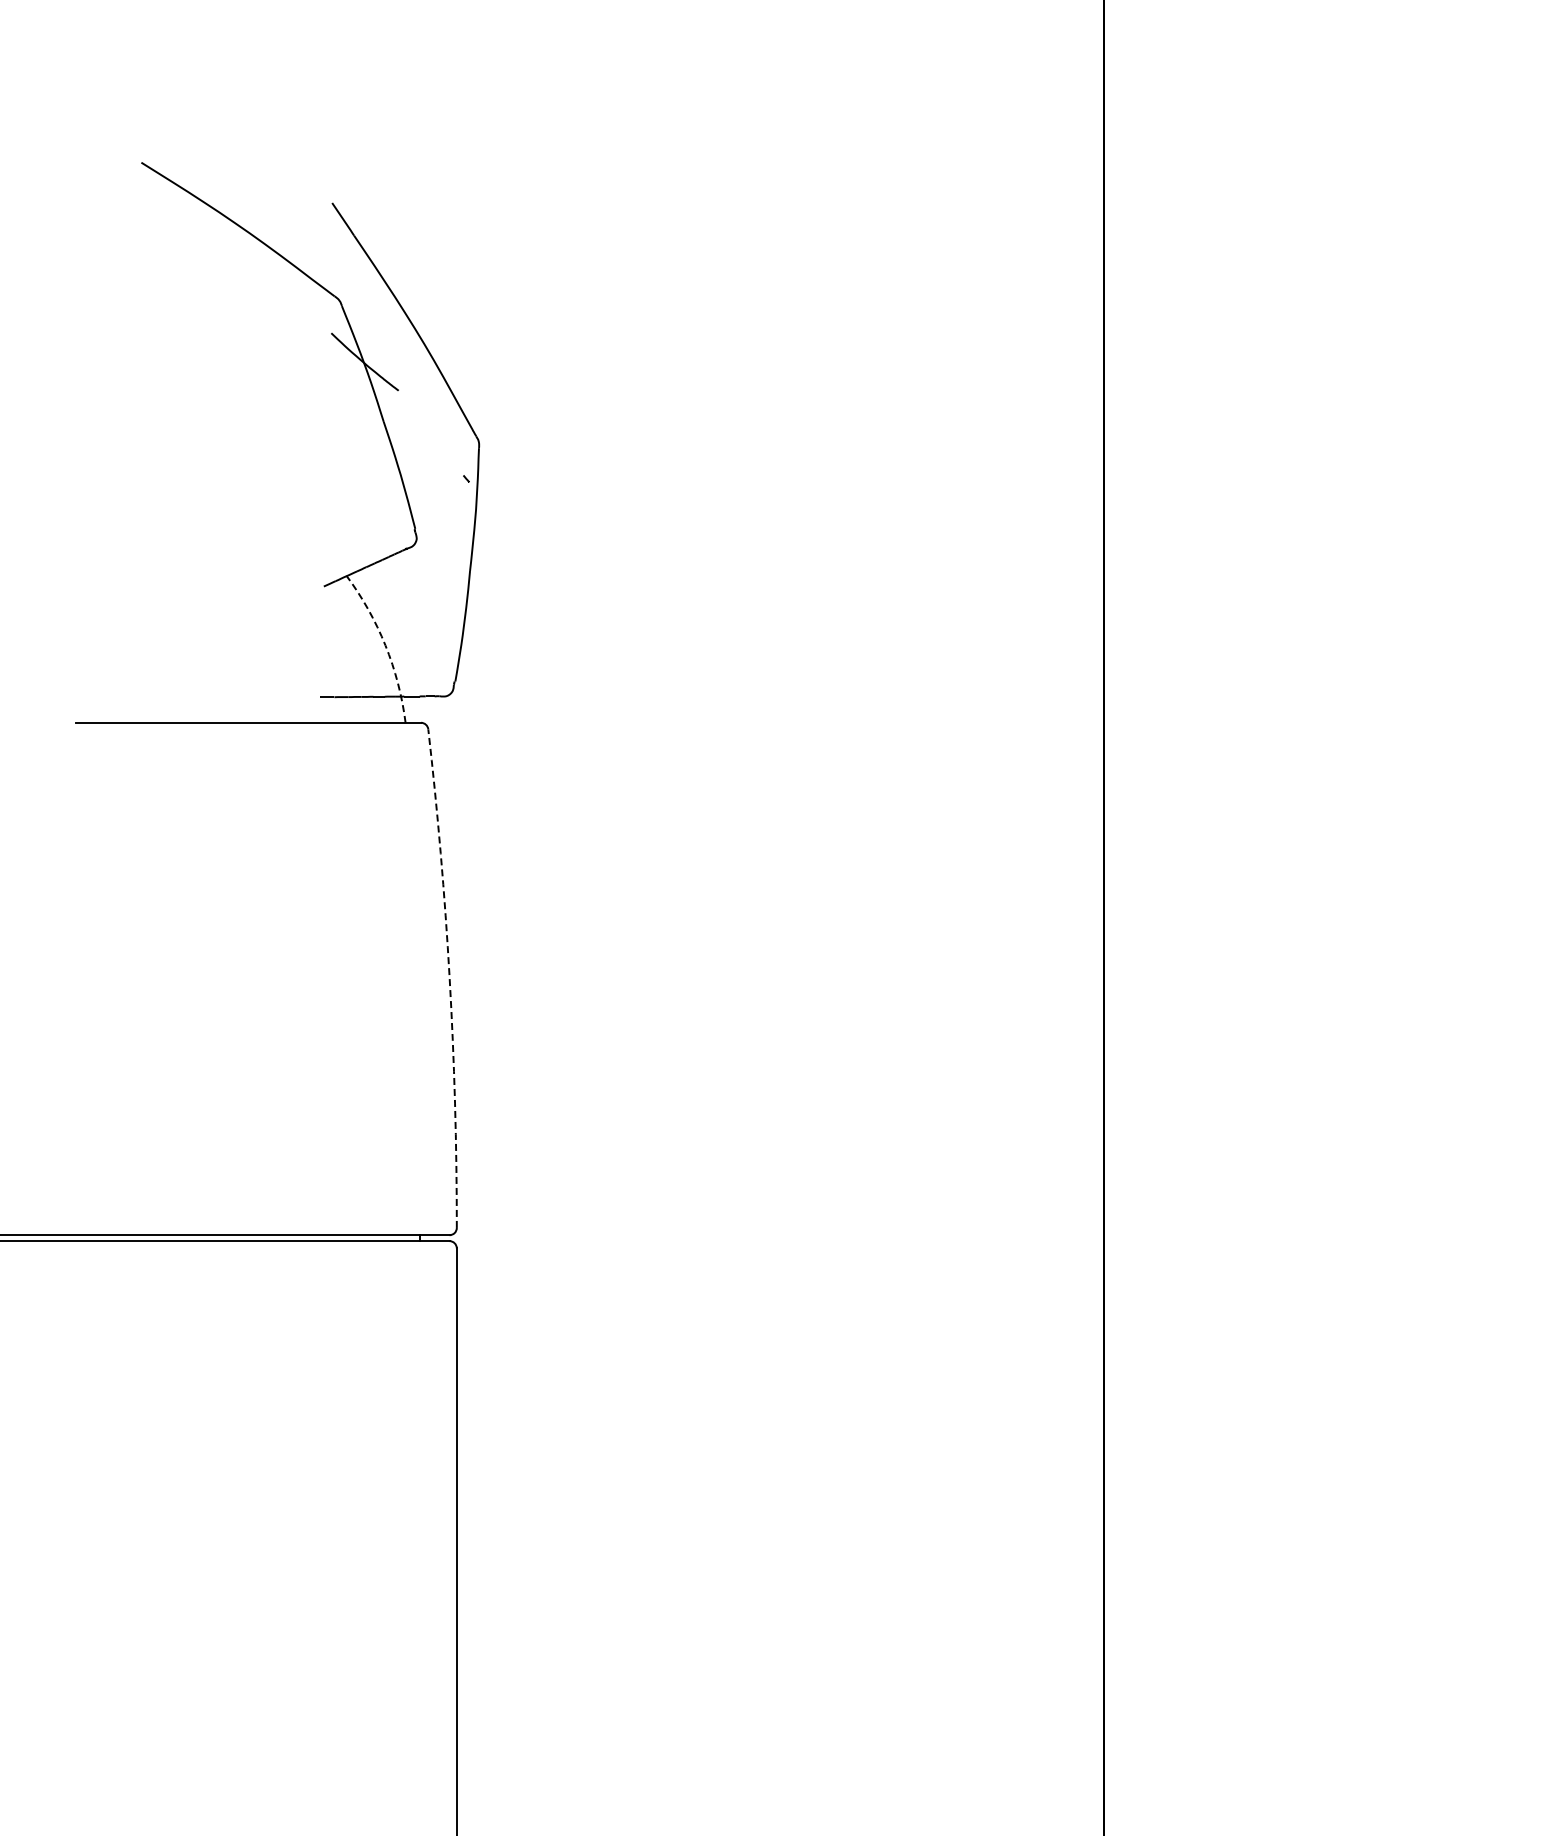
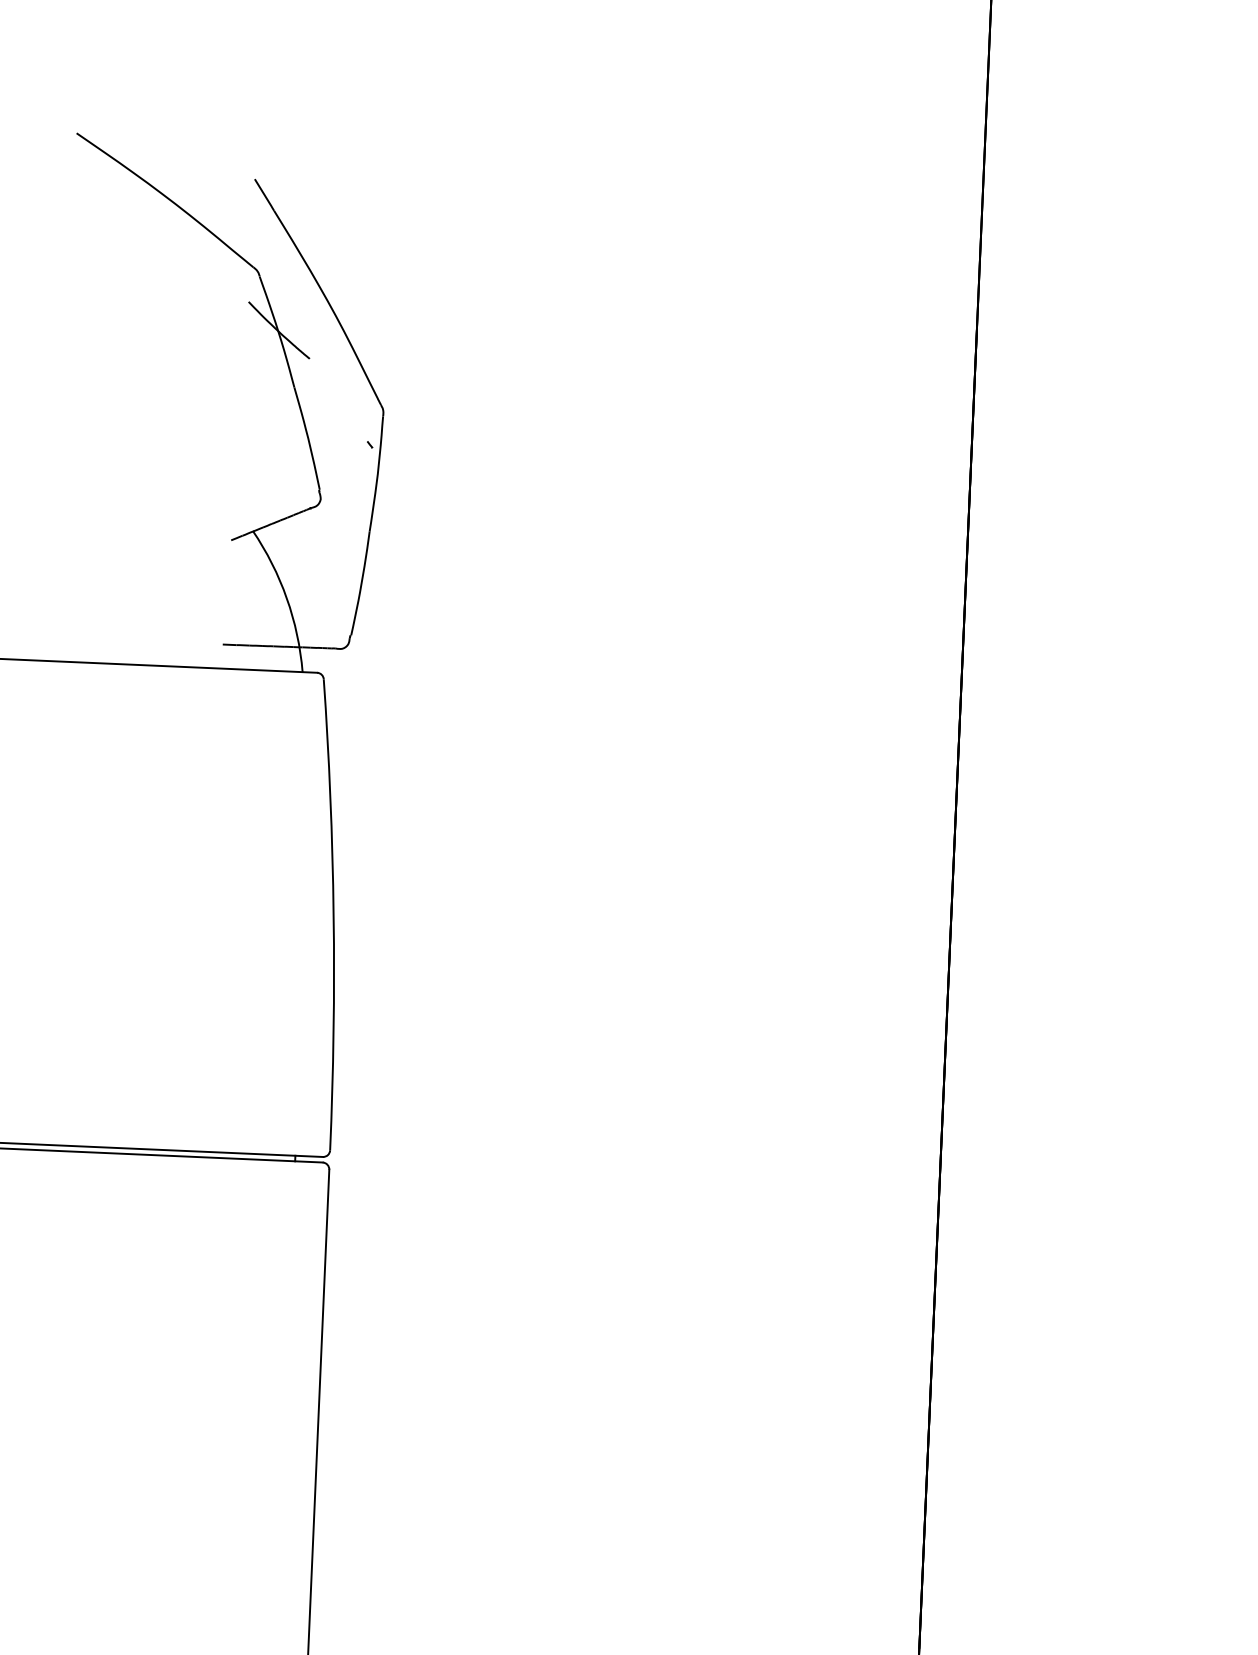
arc: (385, 645) -> (286, 598), dashed -> solid
arc: (449, 978) -> (333, 914), dashed -> solid

